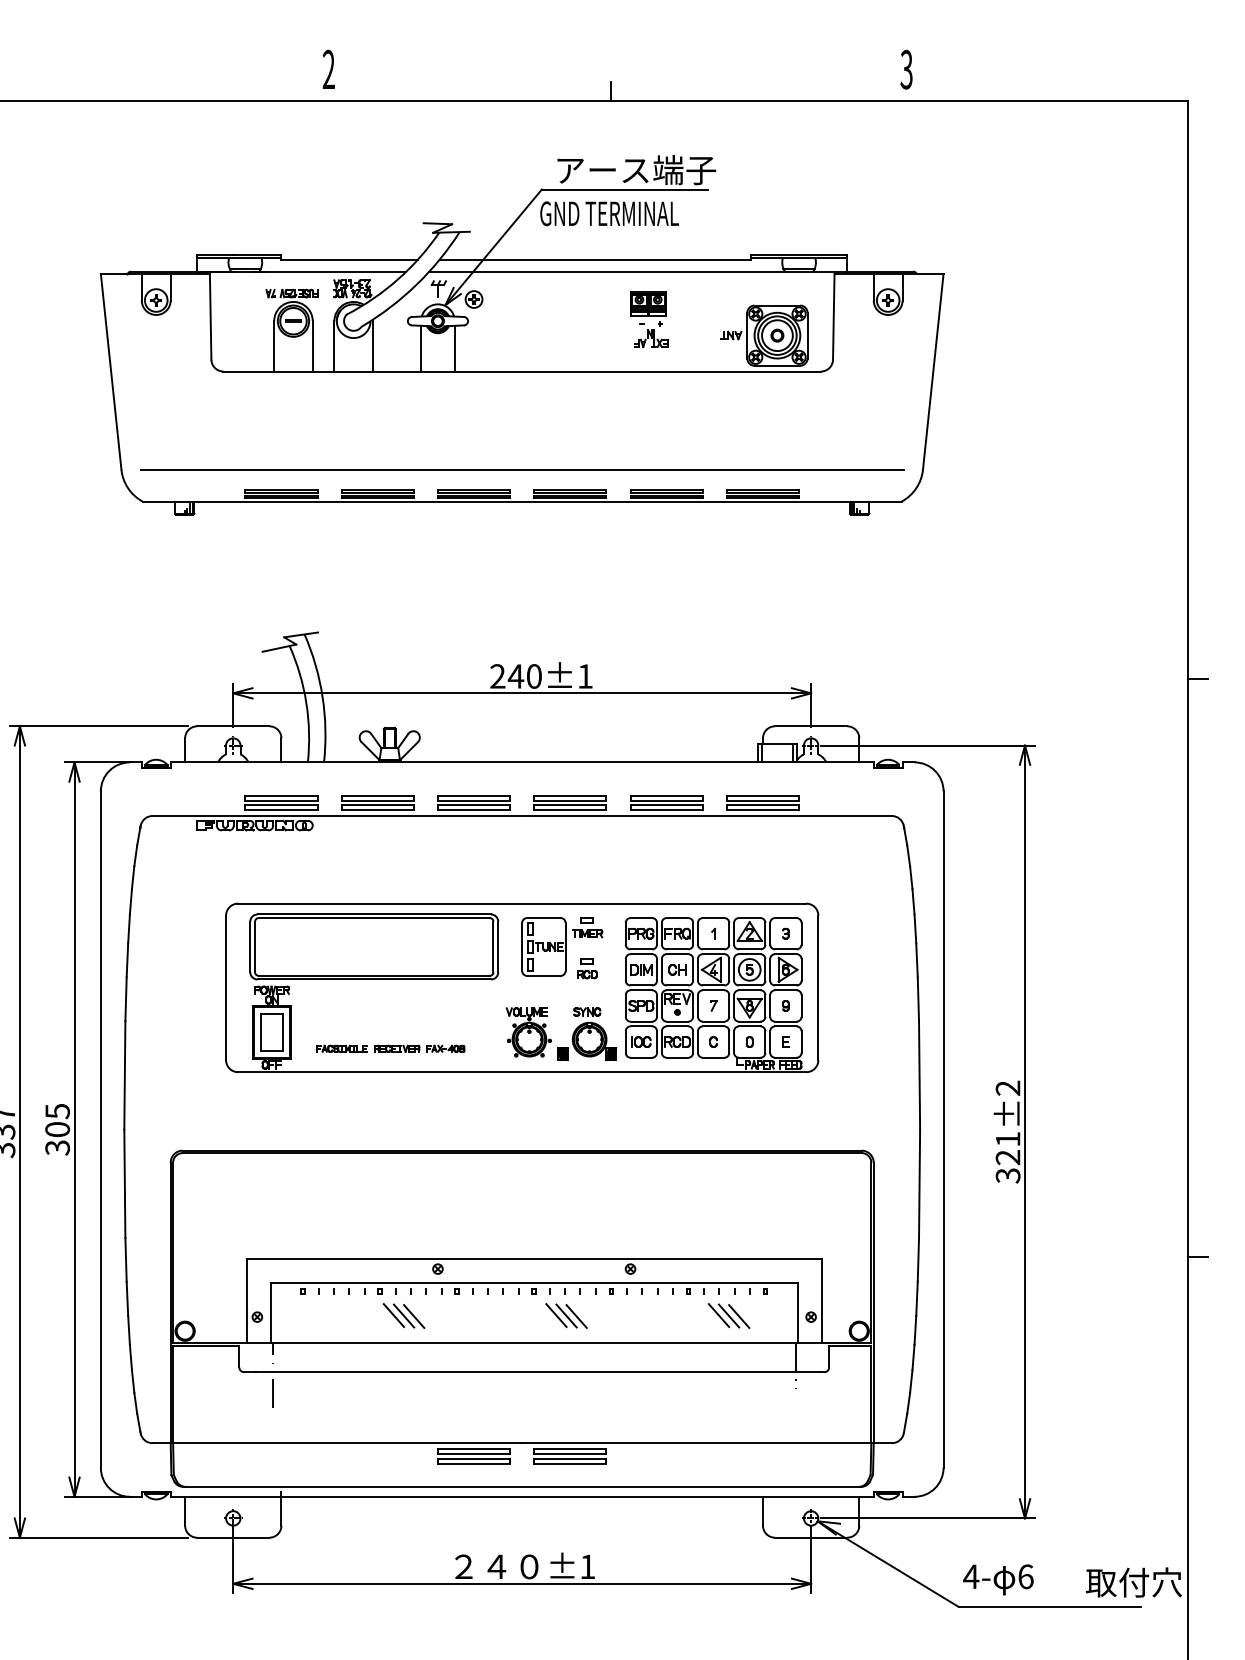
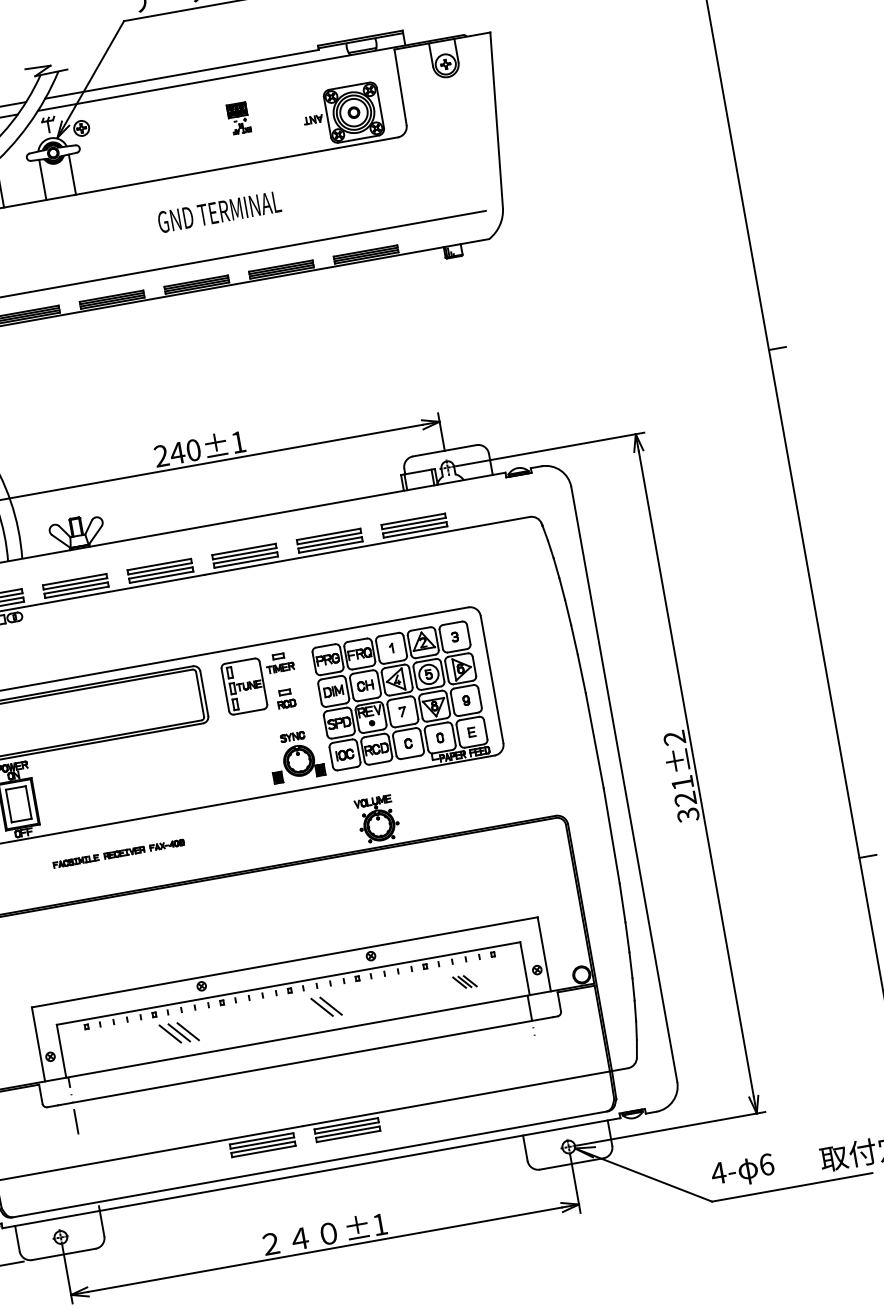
text: (609, 213) -> (219, 211), moved
part: (649, 319) -> (239, 118), size x0.6
part: (528, 1032) -> (377, 819), moved
part: (390, 1048) -> (118, 853), moved
line: (556, 1315) -> (313, 1008), removed
part: (728, 1315) -> (464, 981), size x0.6

